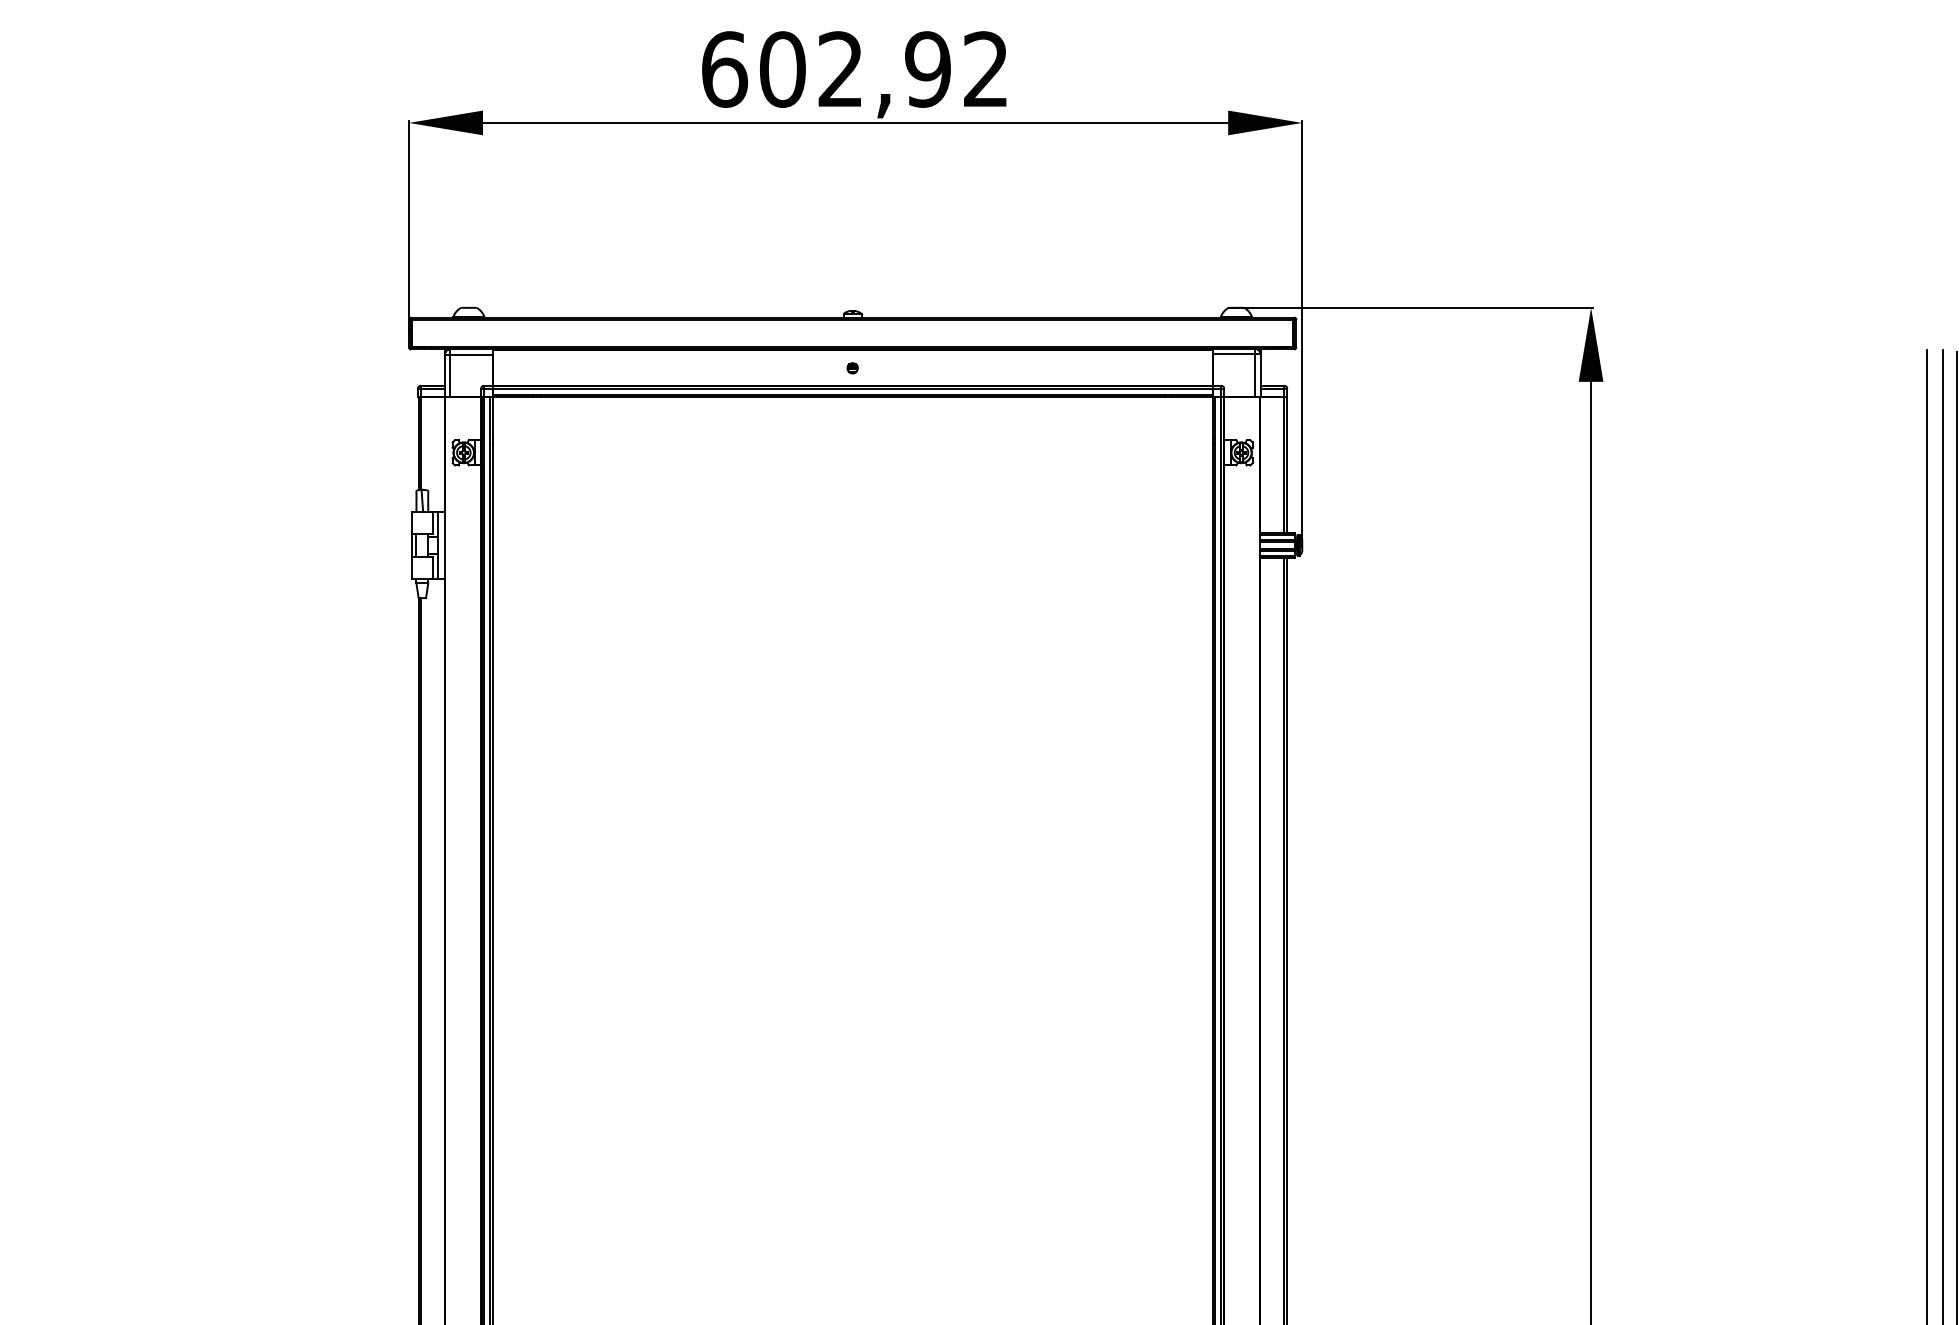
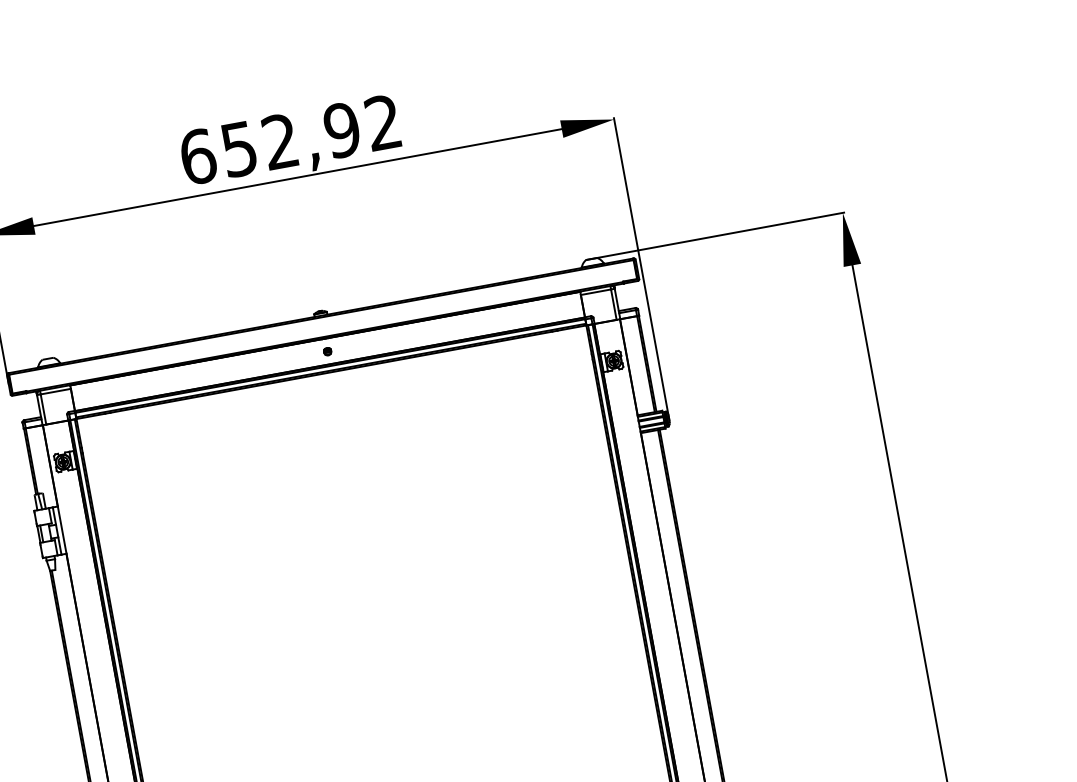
text: (782, 69) -> (239, 149), 602,92 -> 652,92

